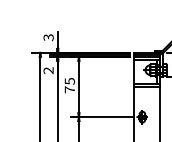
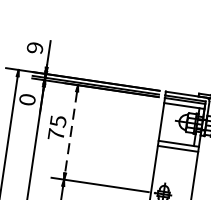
text: (48, 37) -> (34, 47), 3 -> 9
text: (48, 70) -> (27, 99), 2 -> 0
line: (78, 87) -> (70, 133), solid -> dashed

